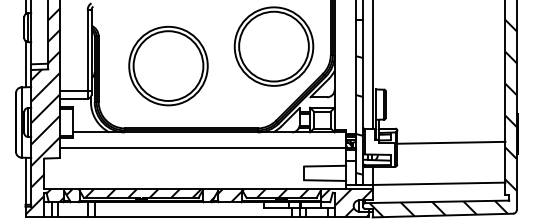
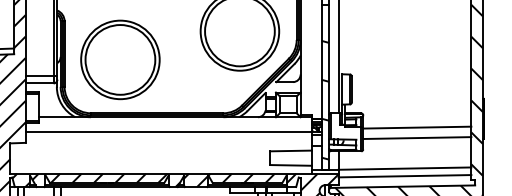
part: (168, 65) -> (120, 59), moved
line: (451, 153) -> (417, 138), added
line: (438, 191) -> (404, 176), added

